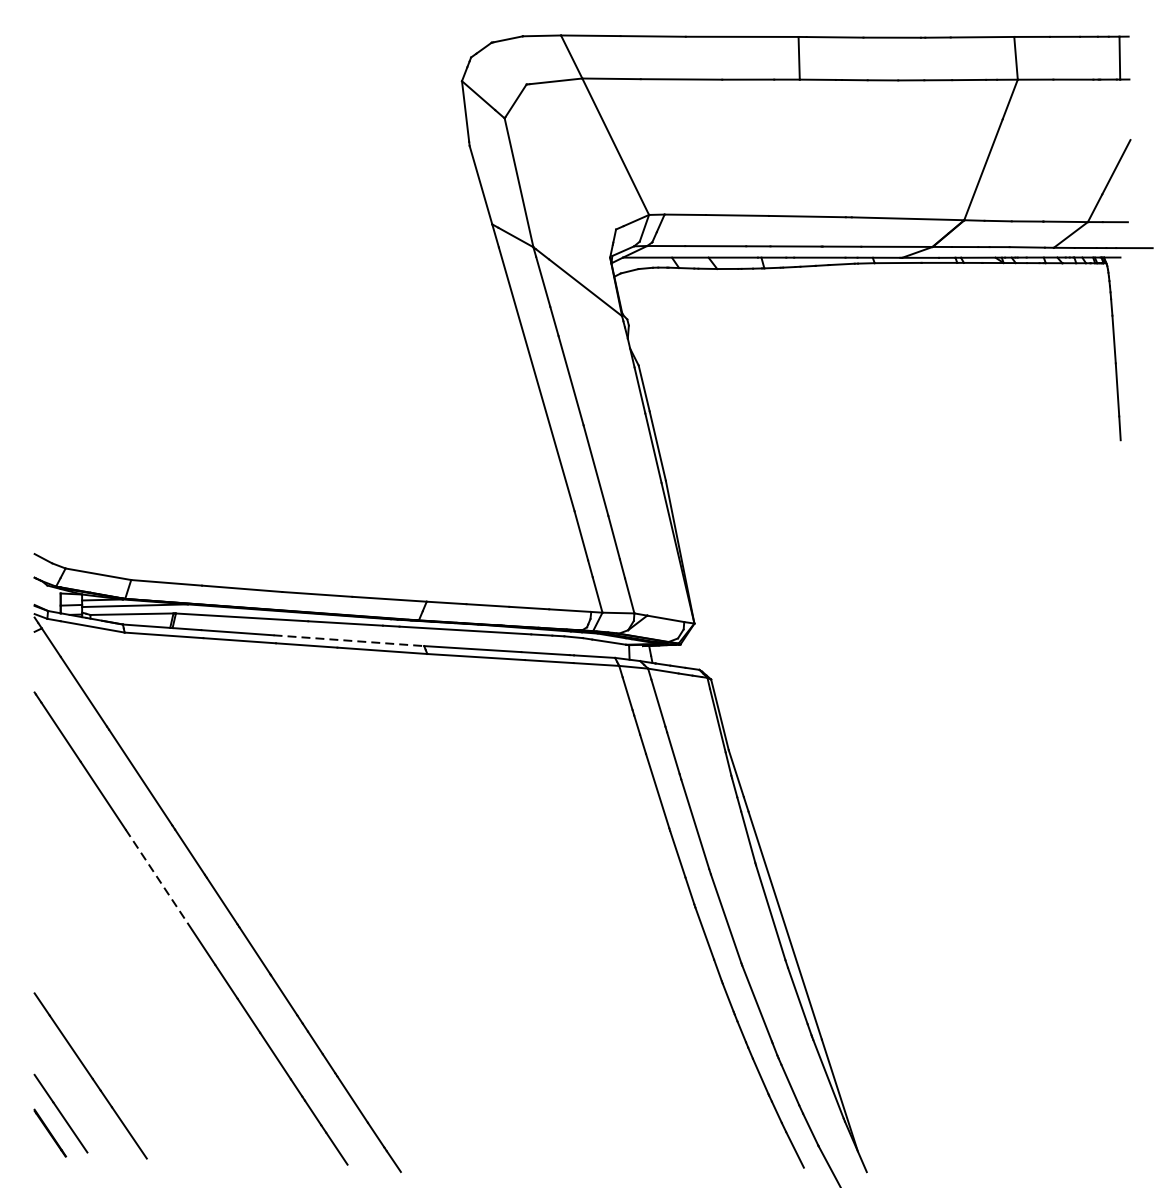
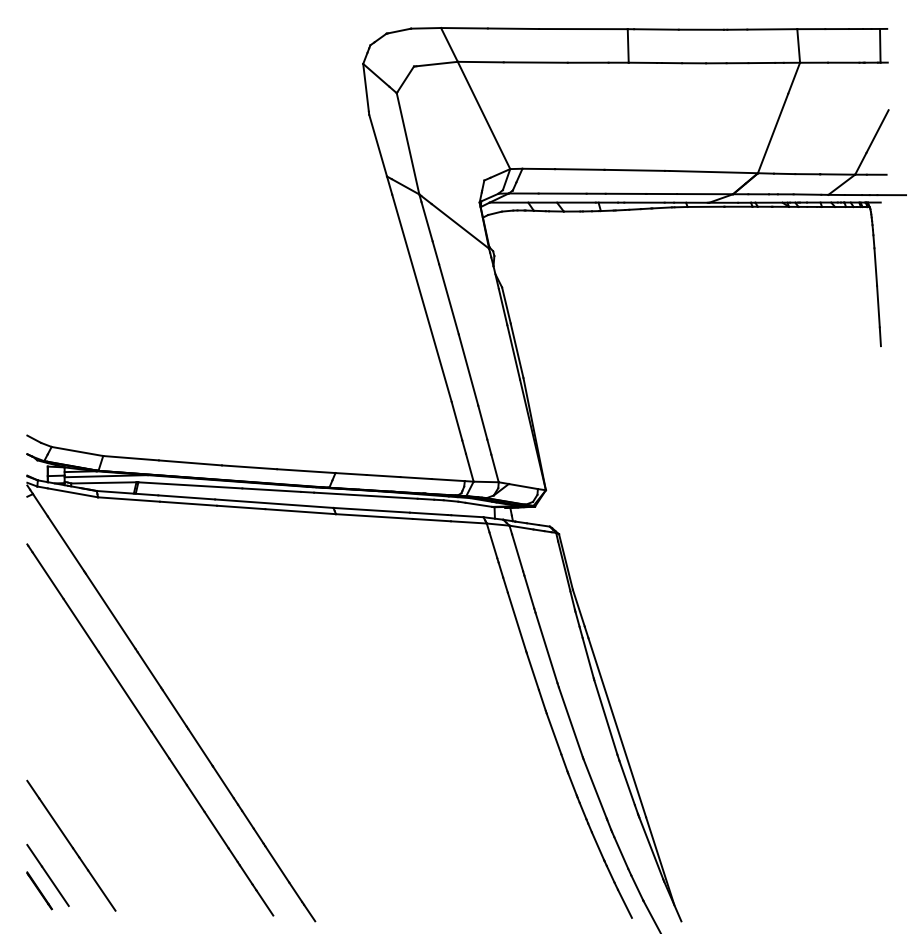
line: (349, 640) -> (274, 503), dashed -> solid
line: (159, 879) -> (125, 691), dashed -> solid

